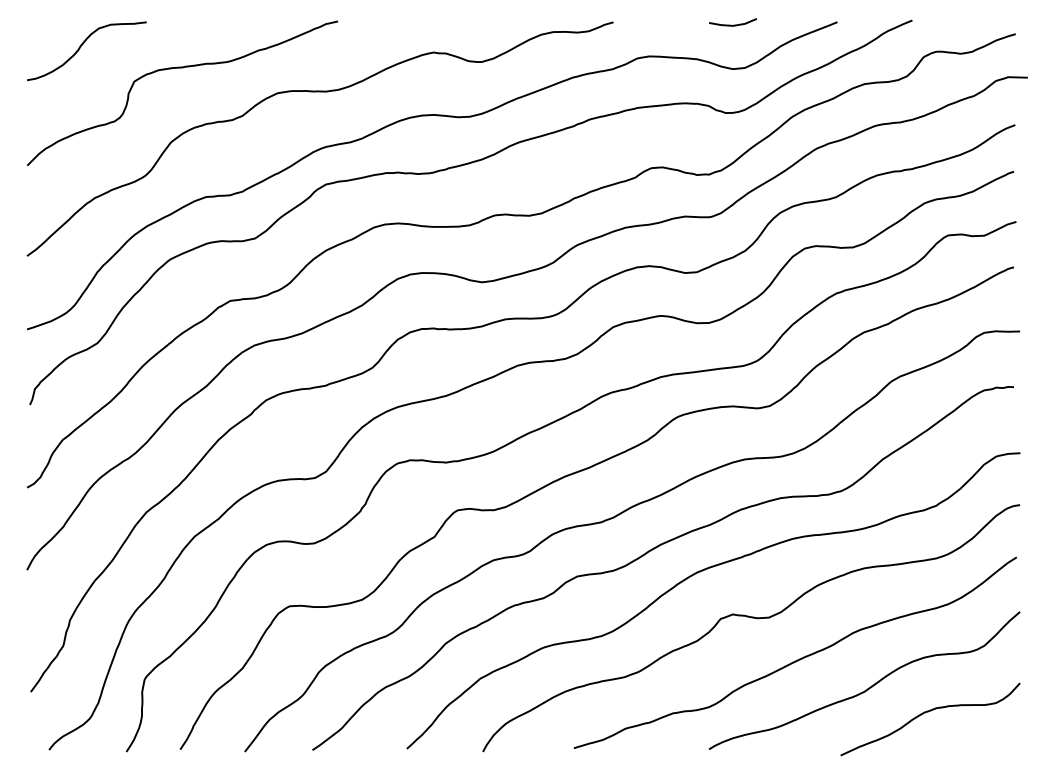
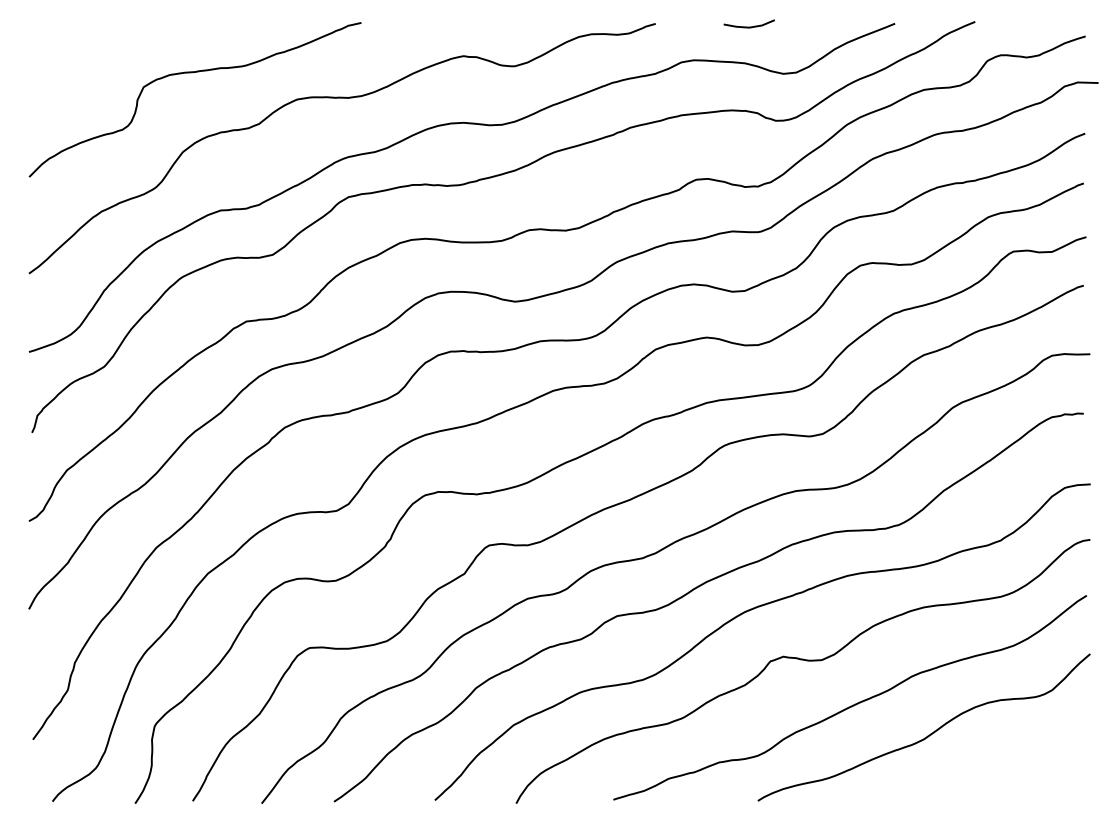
line: (731, 24) -> (747, 26), moved
curve: (80, 48) -> (86, 51), removed
curve: (928, 712) -> (992, 761), removed

